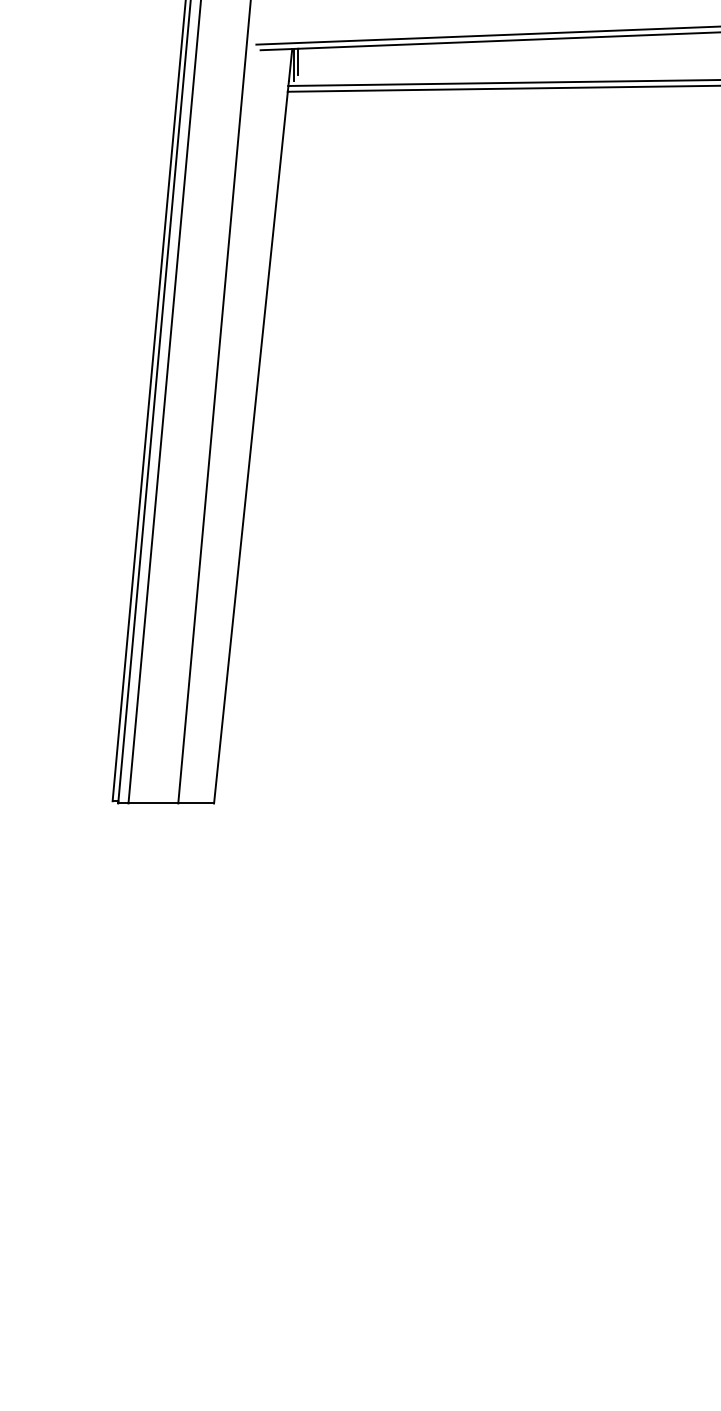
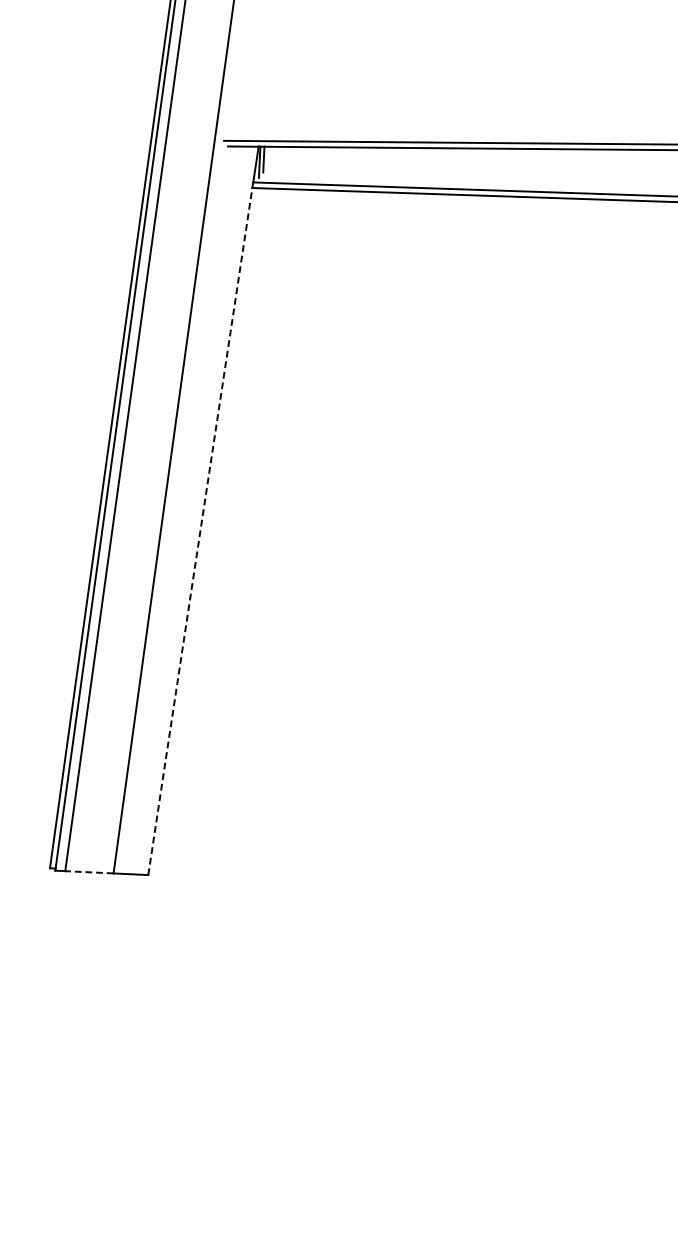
line: (250, 447) -> (199, 531), solid -> dashed
line: (153, 803) -> (89, 872), solid -> dashed

